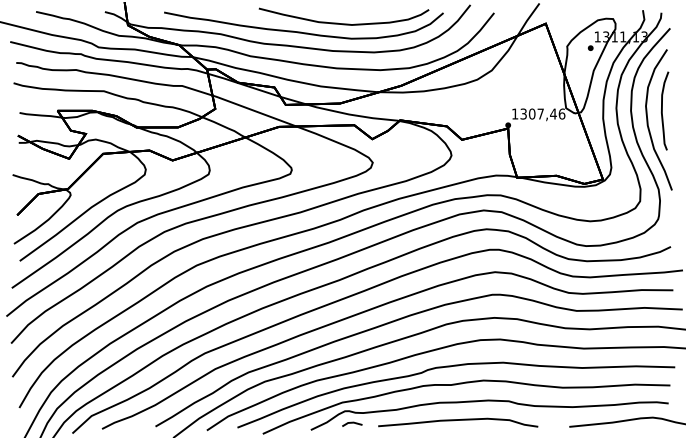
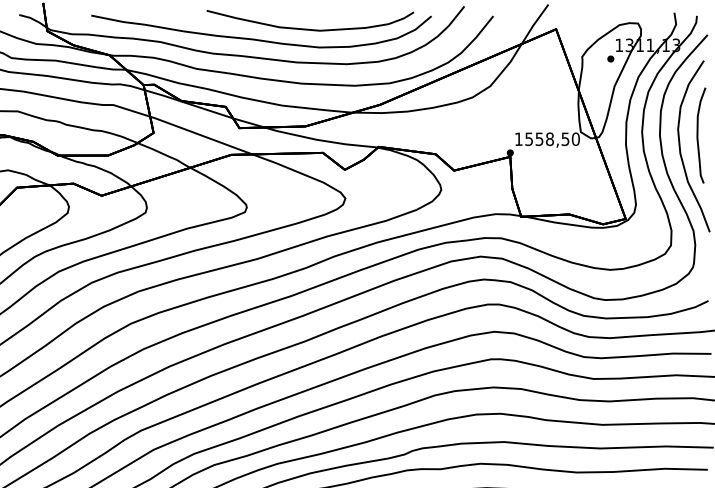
text: (542, 113) -> (552, 138), 1307,46 -> 1558,50

